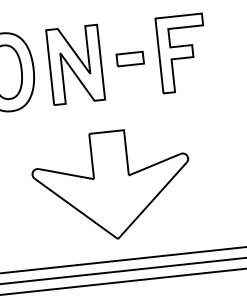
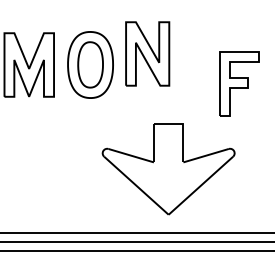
part: (182, 52) -> (239, 83), moved
part: (129, 58) -> (194, 64), removed
part: (75, 64) -> (147, 53), moved

